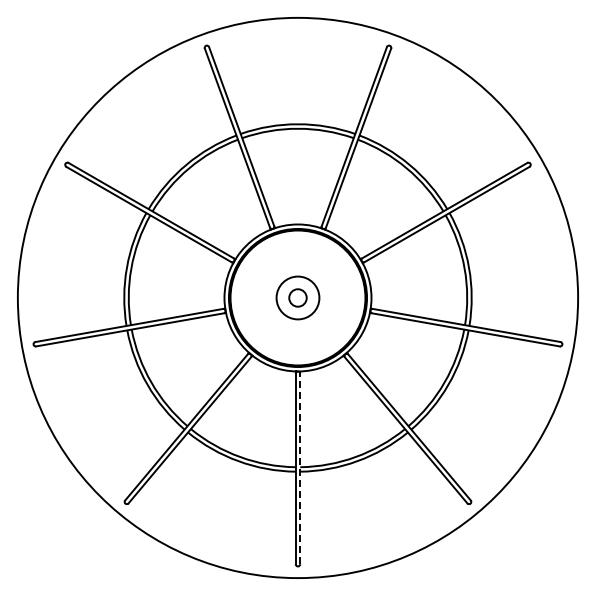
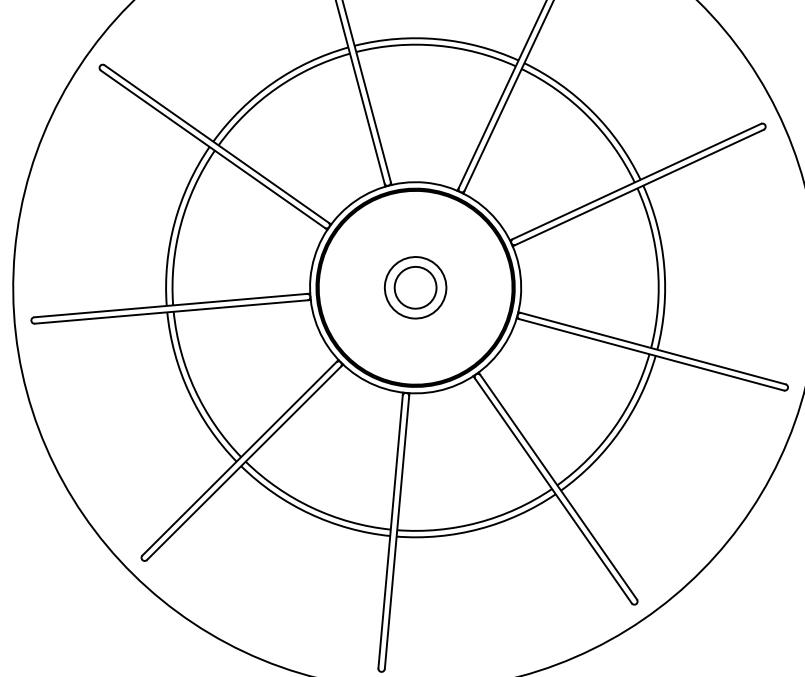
circle: (297, 297) -> (414, 287), size x1.67
line: (300, 467) -> (397, 530), dashed -> solid

